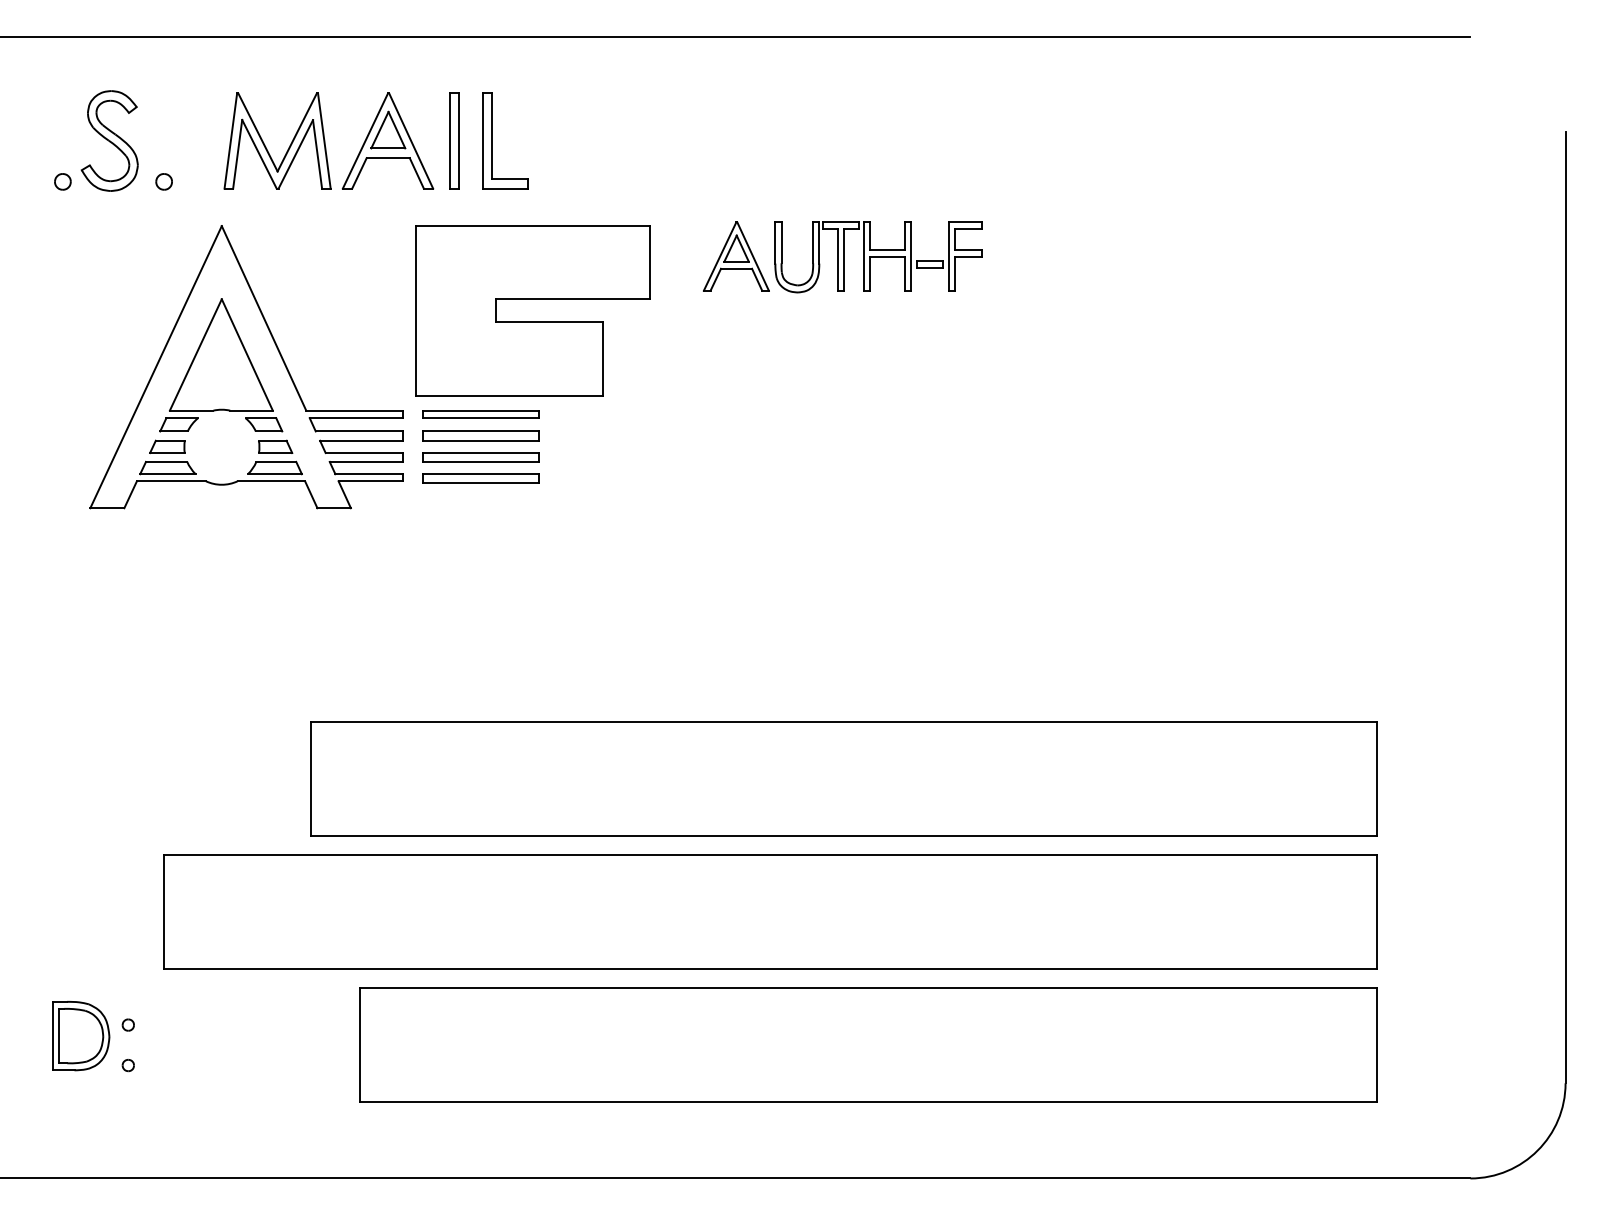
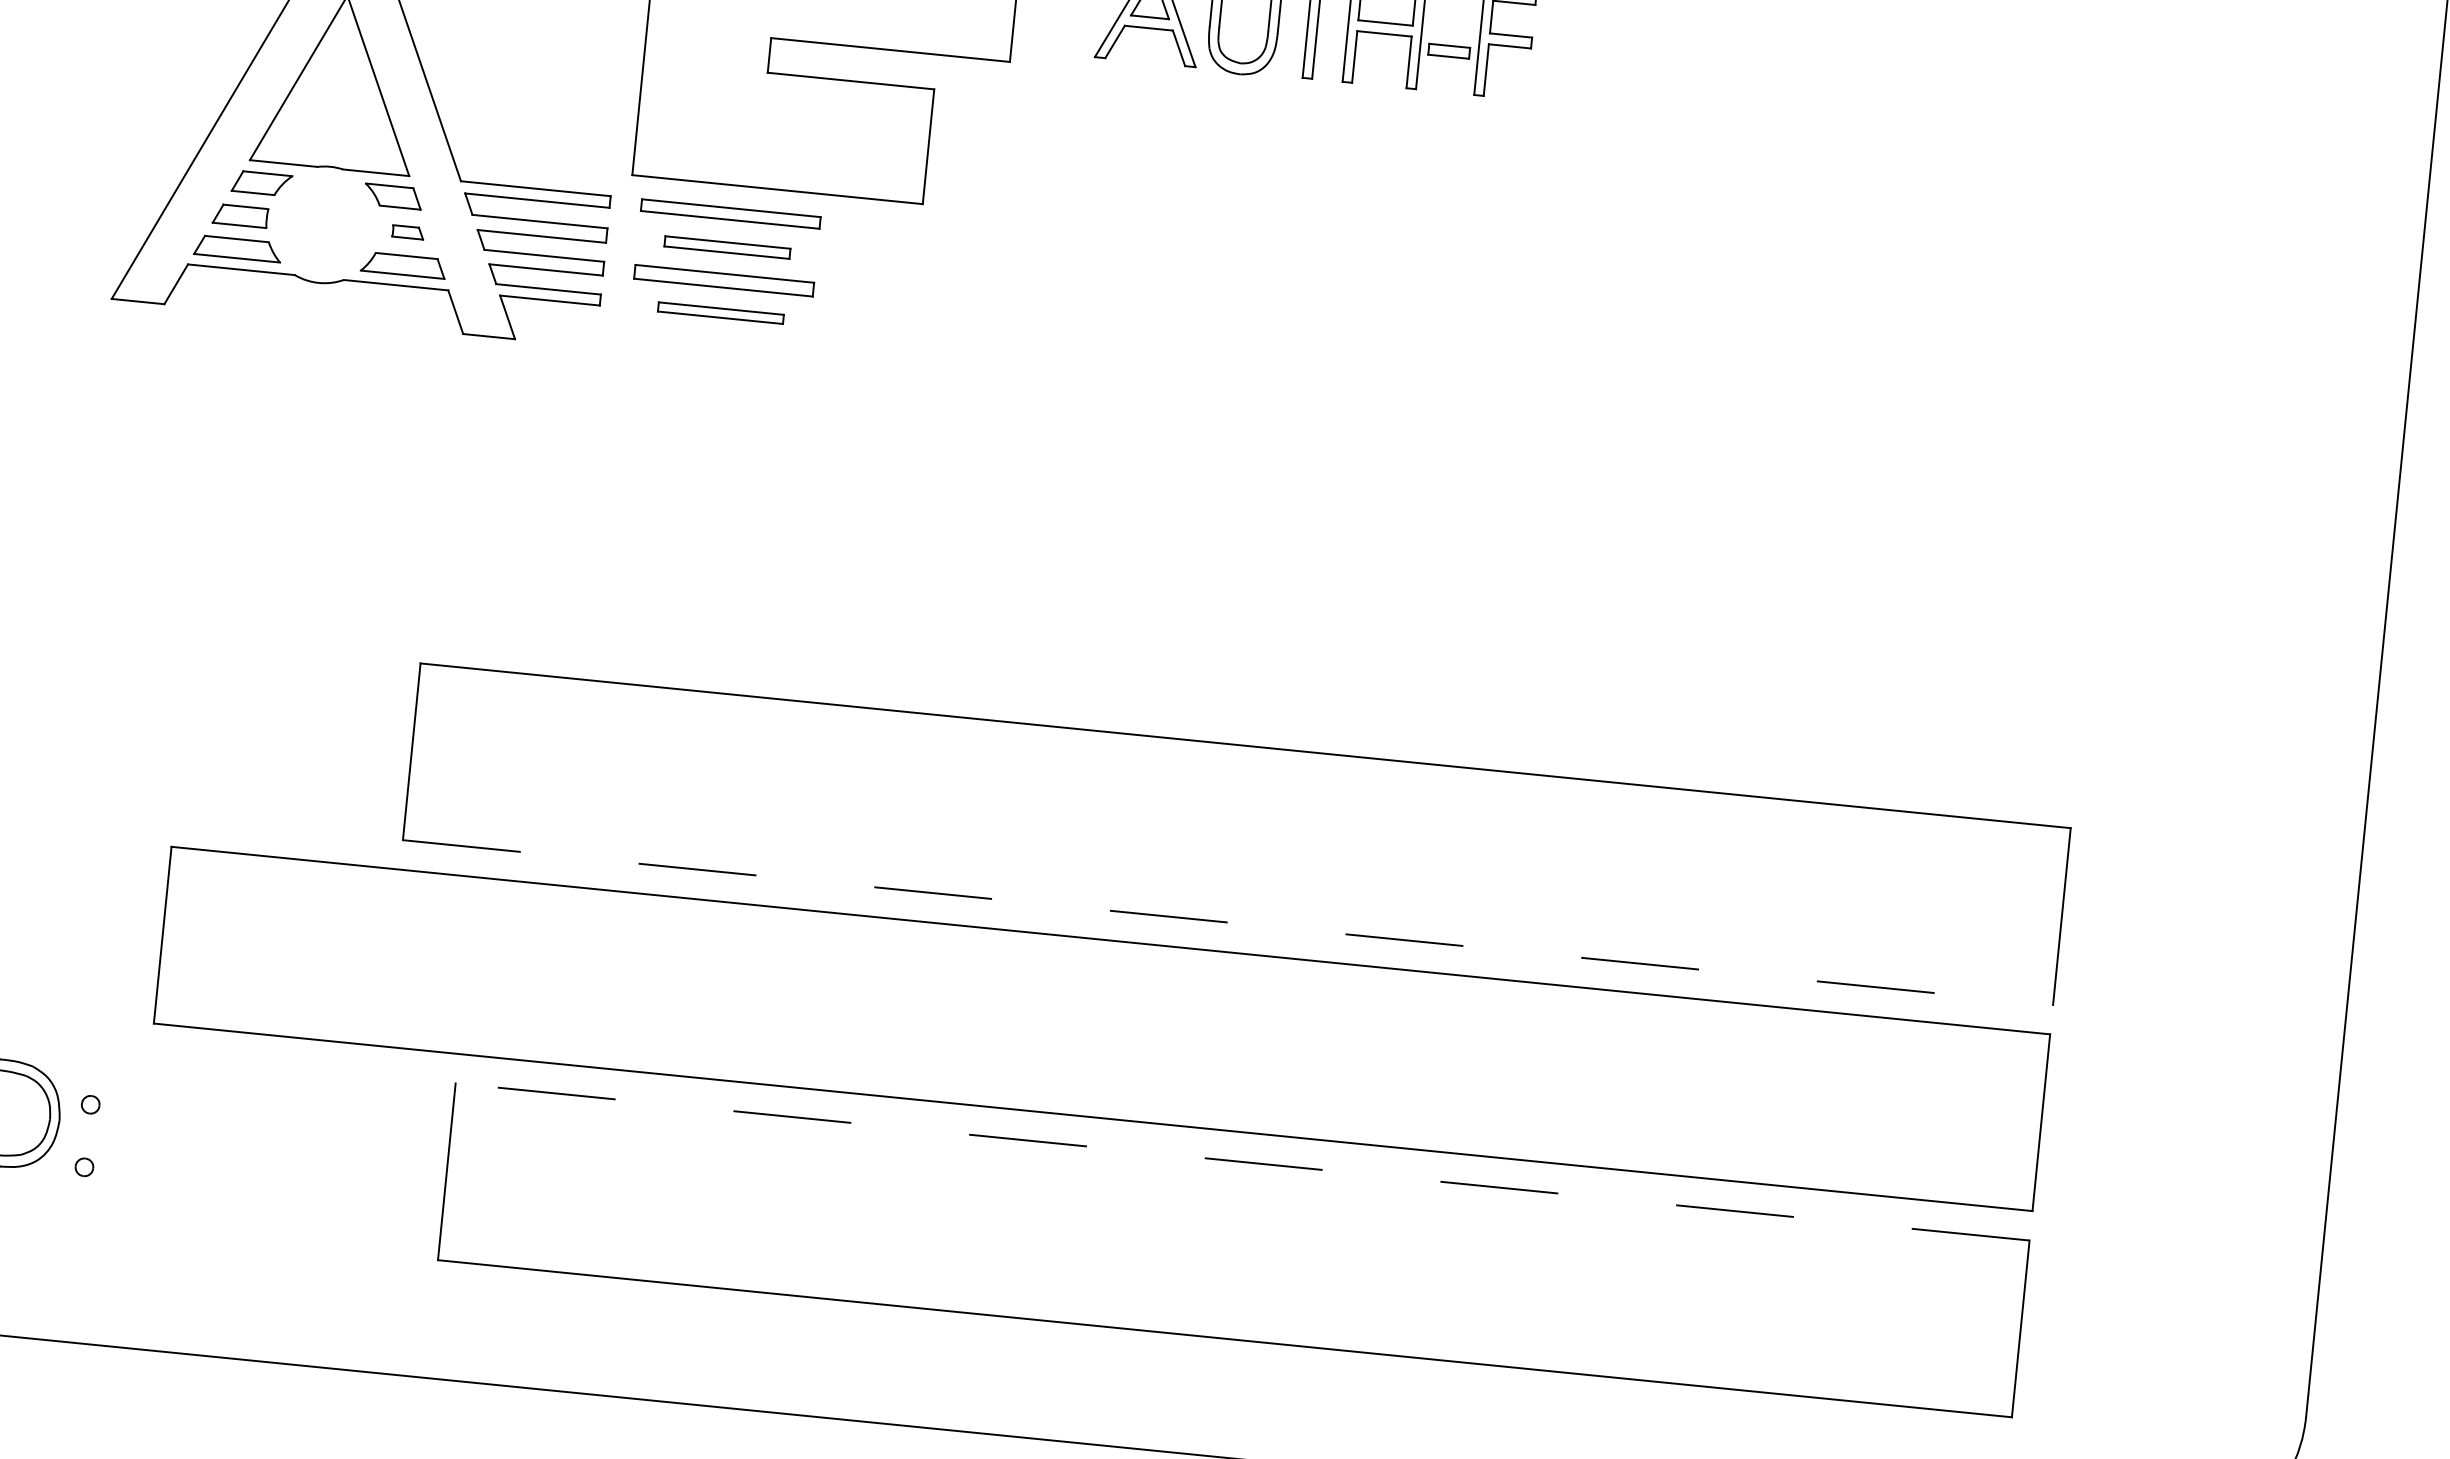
part: (480, 435) -> (726, 246), size x0.7
part: (275, 446) -> (407, 232), size x0.6
part: (480, 478) -> (720, 313), size x0.7
line: (844, 835) -> (1228, 921), solid -> dashed
line: (868, 988) -> (1241, 1162), solid -> dashed

